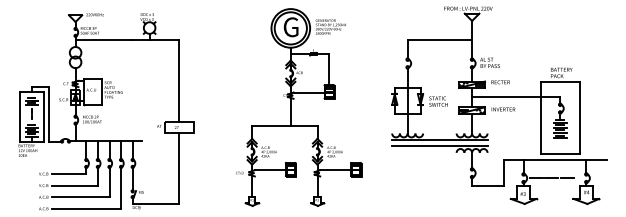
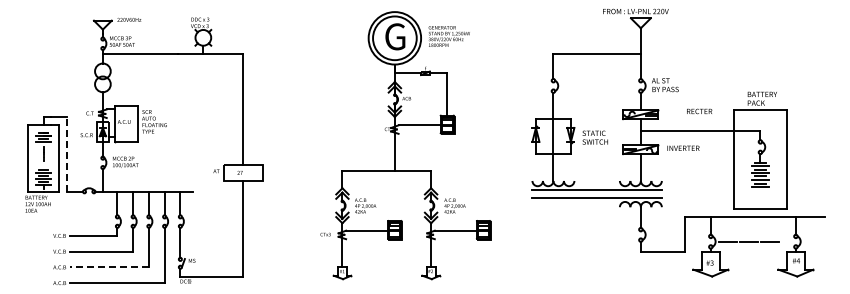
text: (500, 82) -> (699, 111), moved
line: (49, 114) -> (67, 154), solid -> dashed
line: (80, 197) -> (109, 267), solid -> dashed

